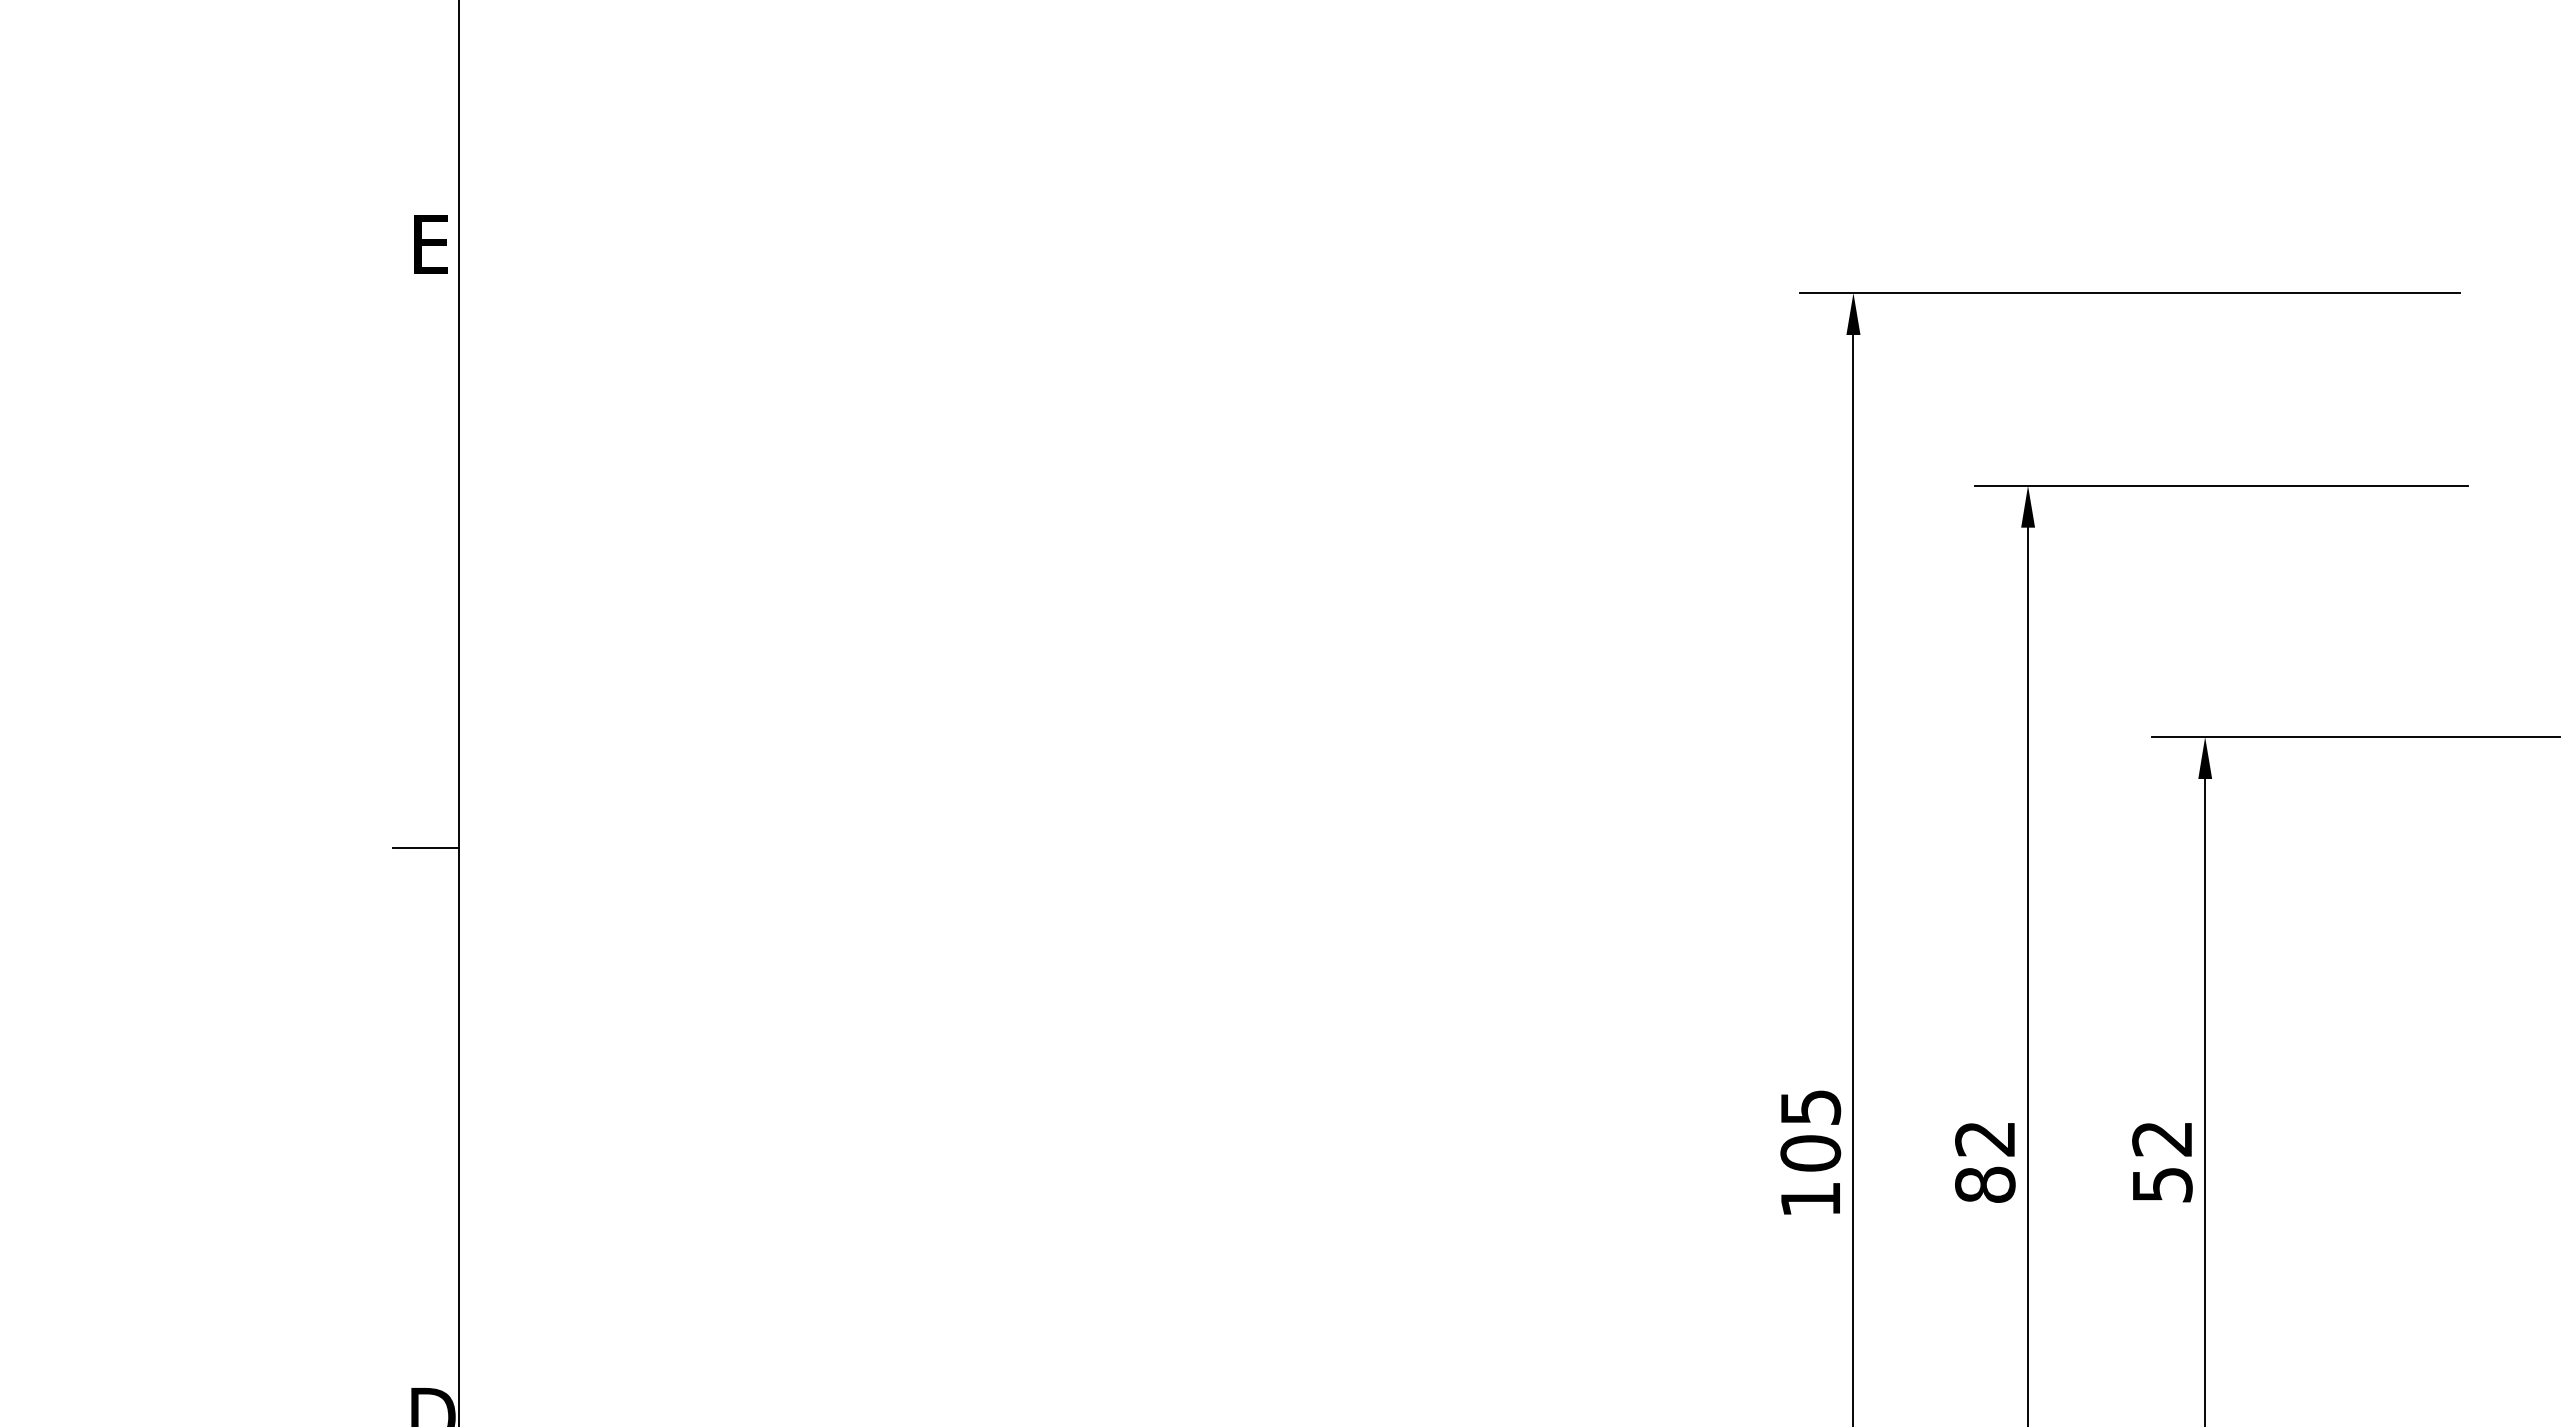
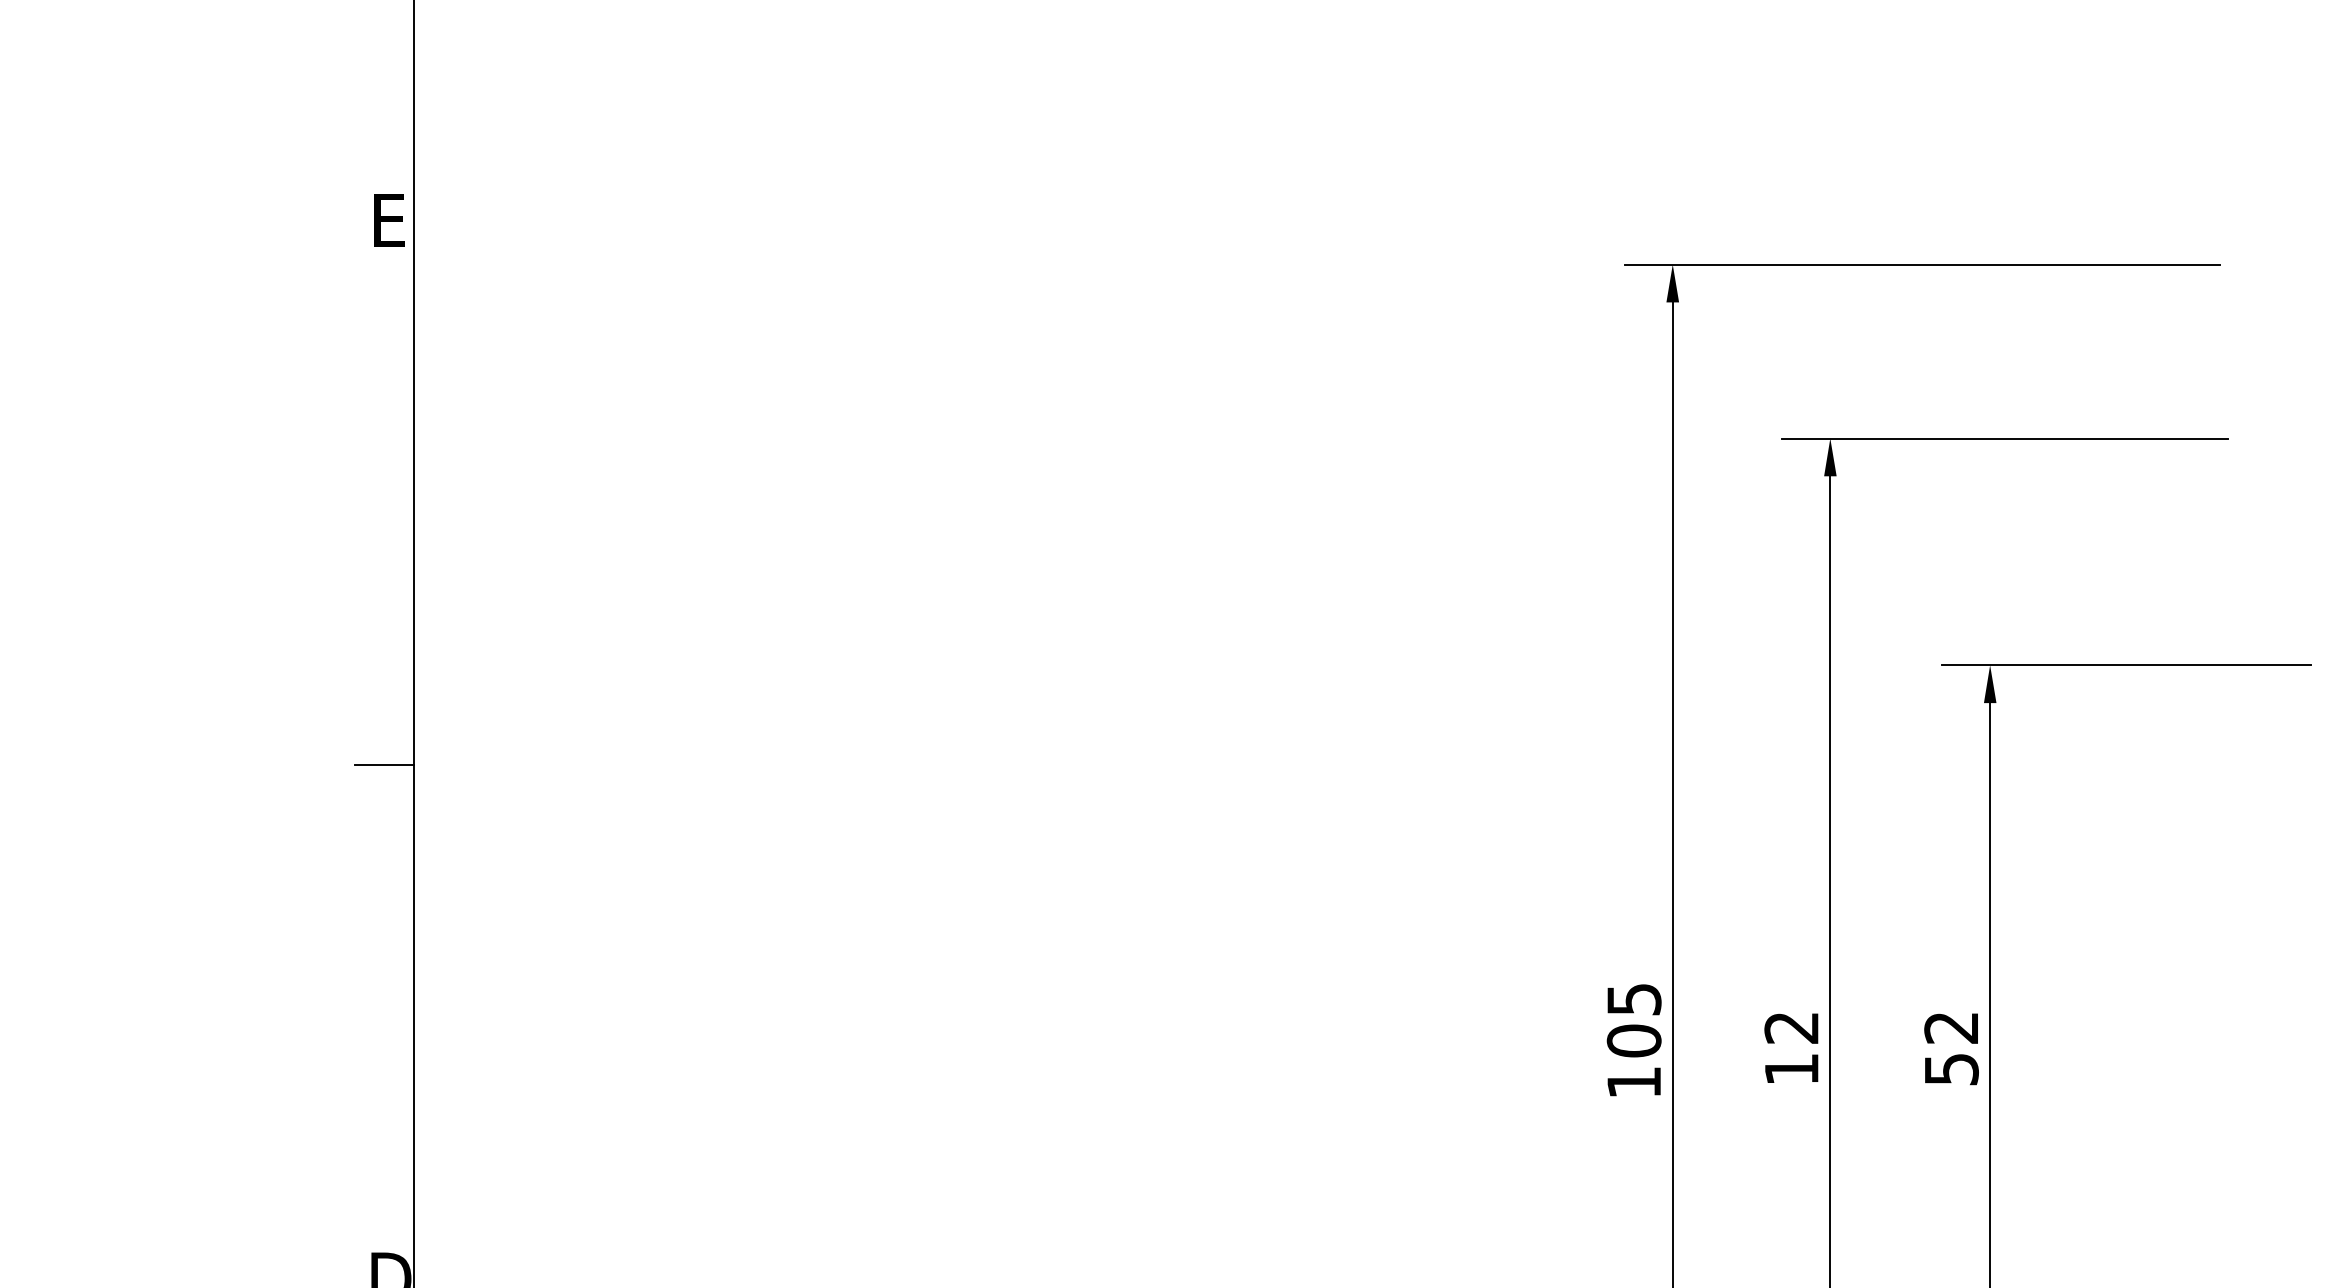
text: (1985, 1184) -> (1791, 1069), 82 -> 12

